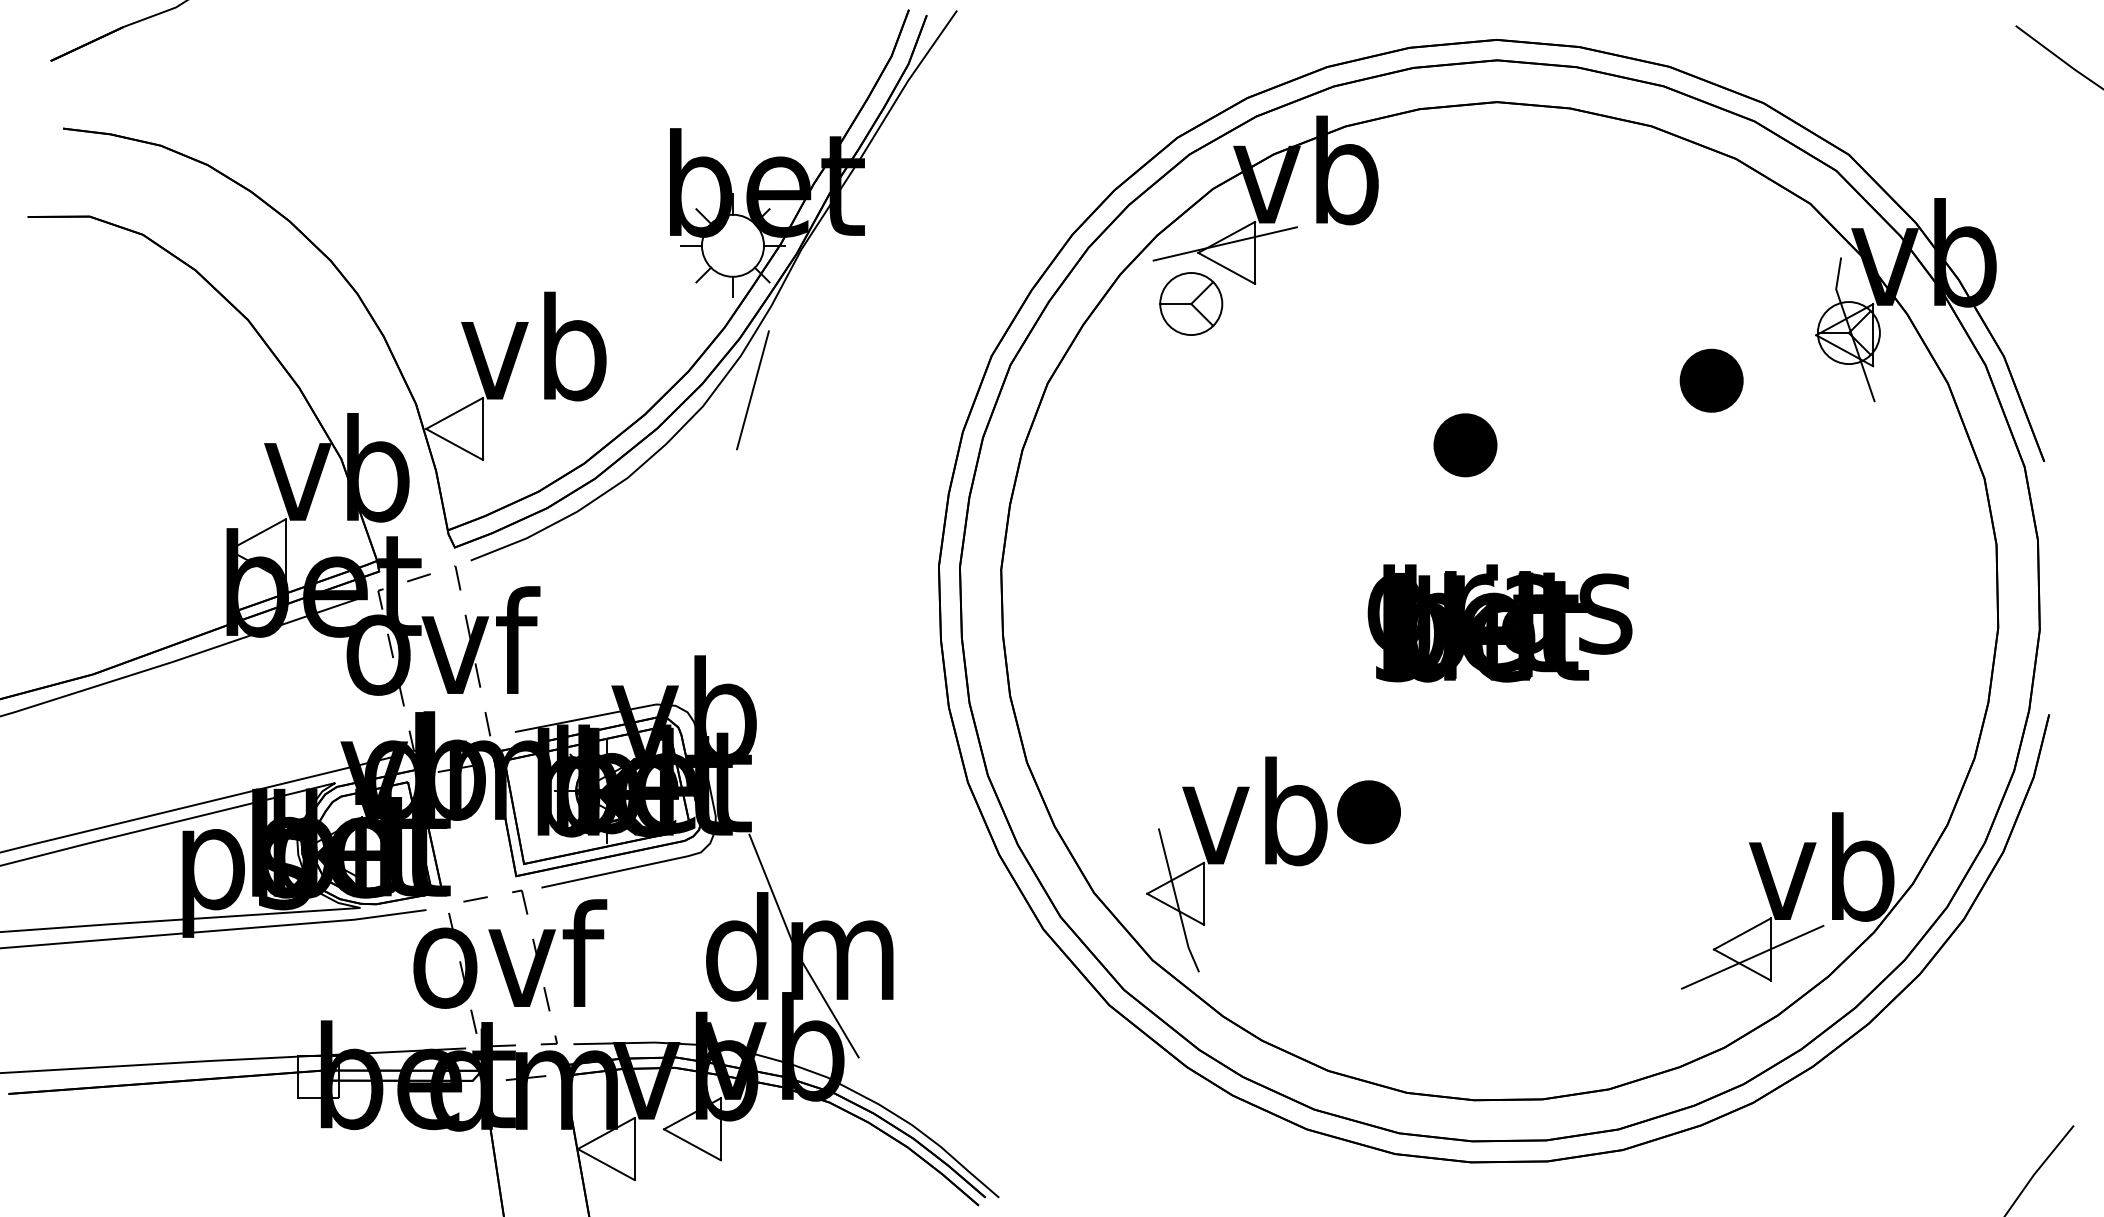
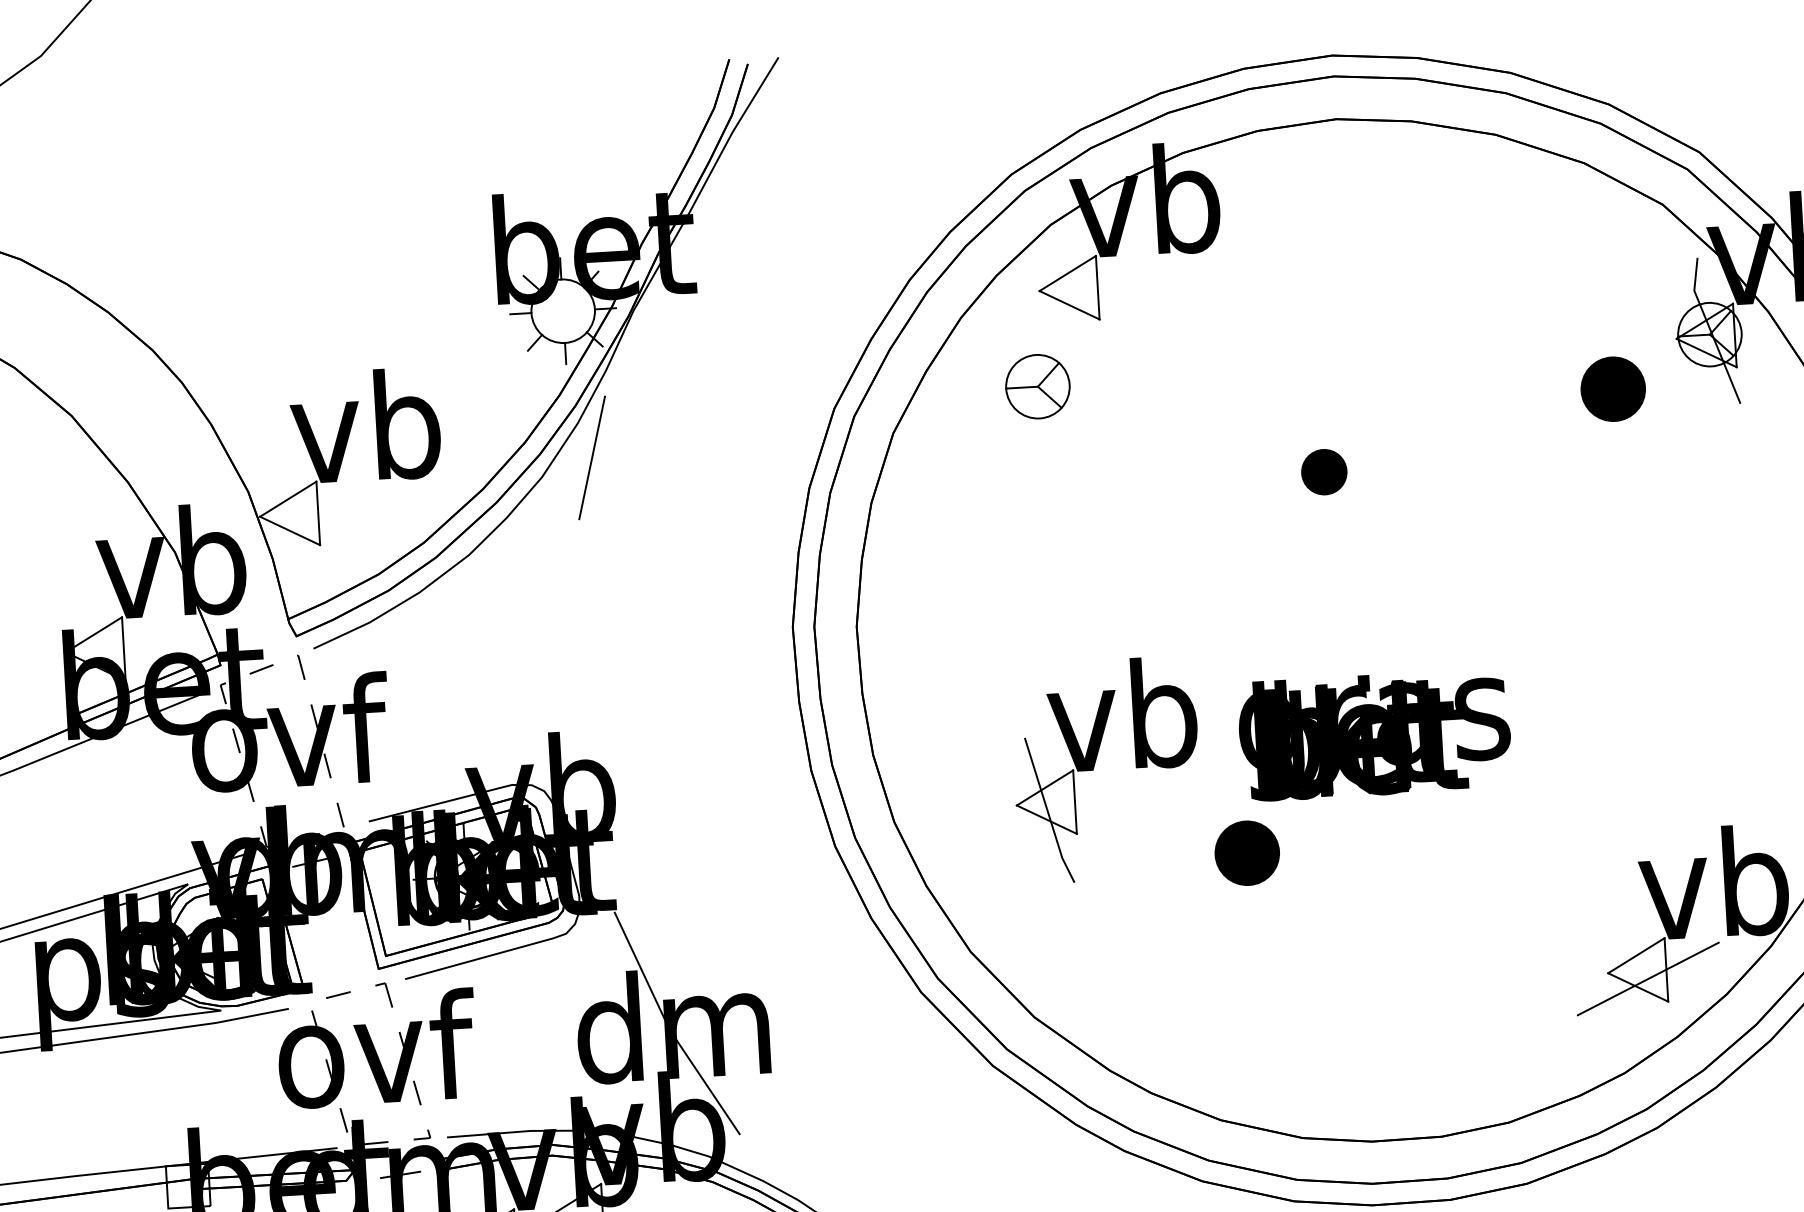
line: (1225, 243) -> (1066, 279), removed
part: (1191, 303) -> (1038, 386), moved
part: (1711, 380) -> (1613, 388), moved
part: (1465, 445) -> (1324, 472), size x0.7
text: (1499, 623) -> (1374, 735), moved
part: (1225, 859) -> (1094, 765), moved

